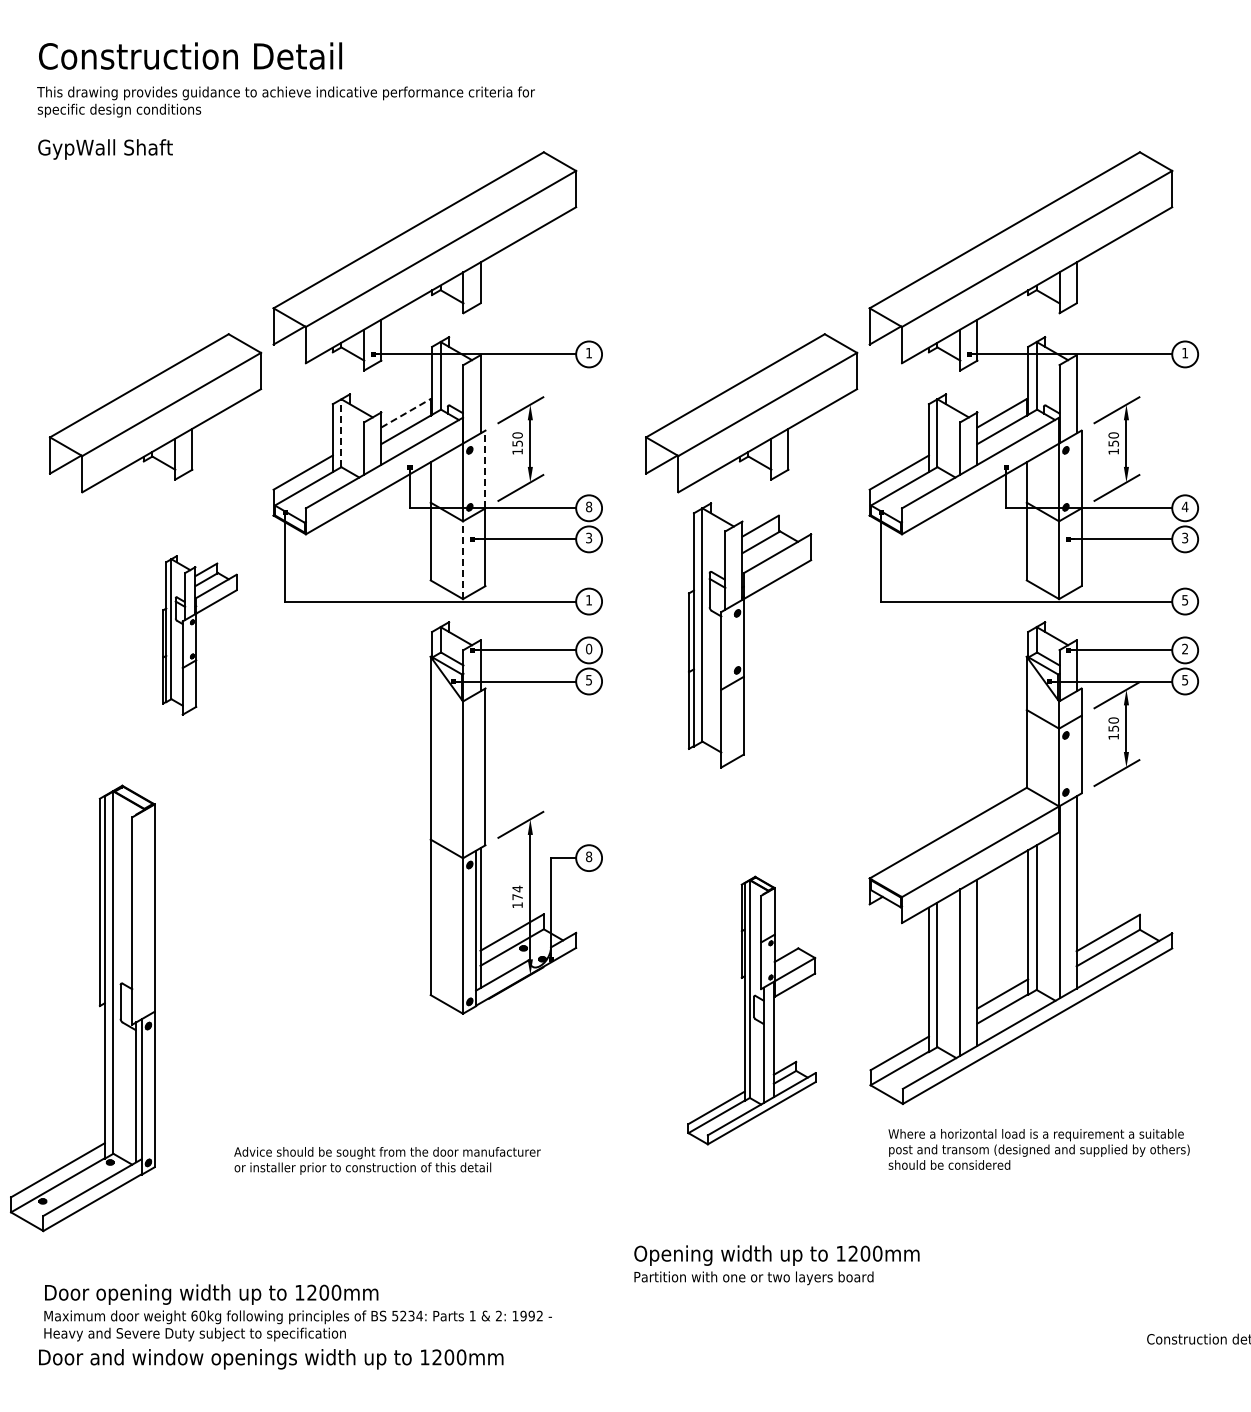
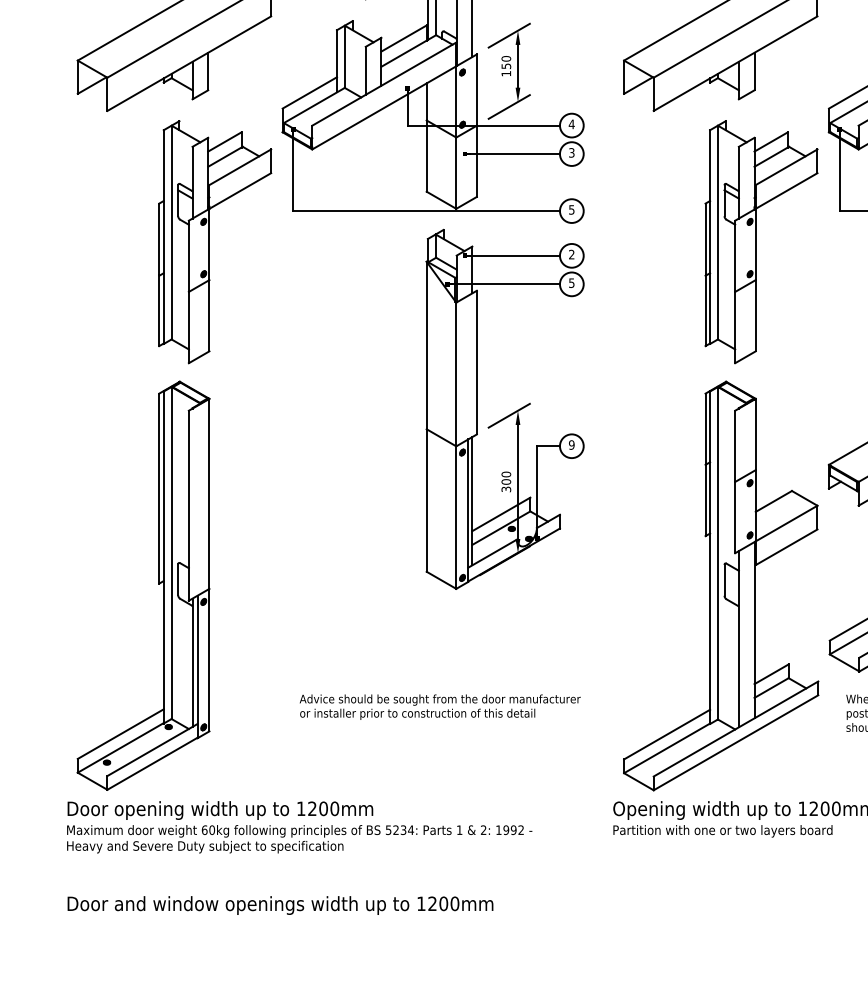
line: (406, 413) -> (404, 38), dashed -> solid
line: (341, 433) -> (344, 57), dashed -> solid
line: (485, 469) -> (476, 90), dashed -> solid
text: (588, 506) -> (571, 123), 8 -> 4
line: (463, 560) -> (456, 173), dashed -> solid
text: (588, 600) -> (571, 210), 1 -> 5
part: (199, 635) -> (214, 242), size x1.67
part: (750, 635) -> (761, 242), moved
text: (589, 649) -> (572, 255), 0 -> 2
text: (589, 856) -> (572, 444), 8 -> 9
text: (517, 896) -> (506, 481), 174 -> 300
part: (98, 1005) -> (157, 583), moved
part: (751, 1010) -> (720, 585), size x1.67
text: (387, 1160) -> (440, 706), moved
text: (297, 1312) -> (299, 826), moved

